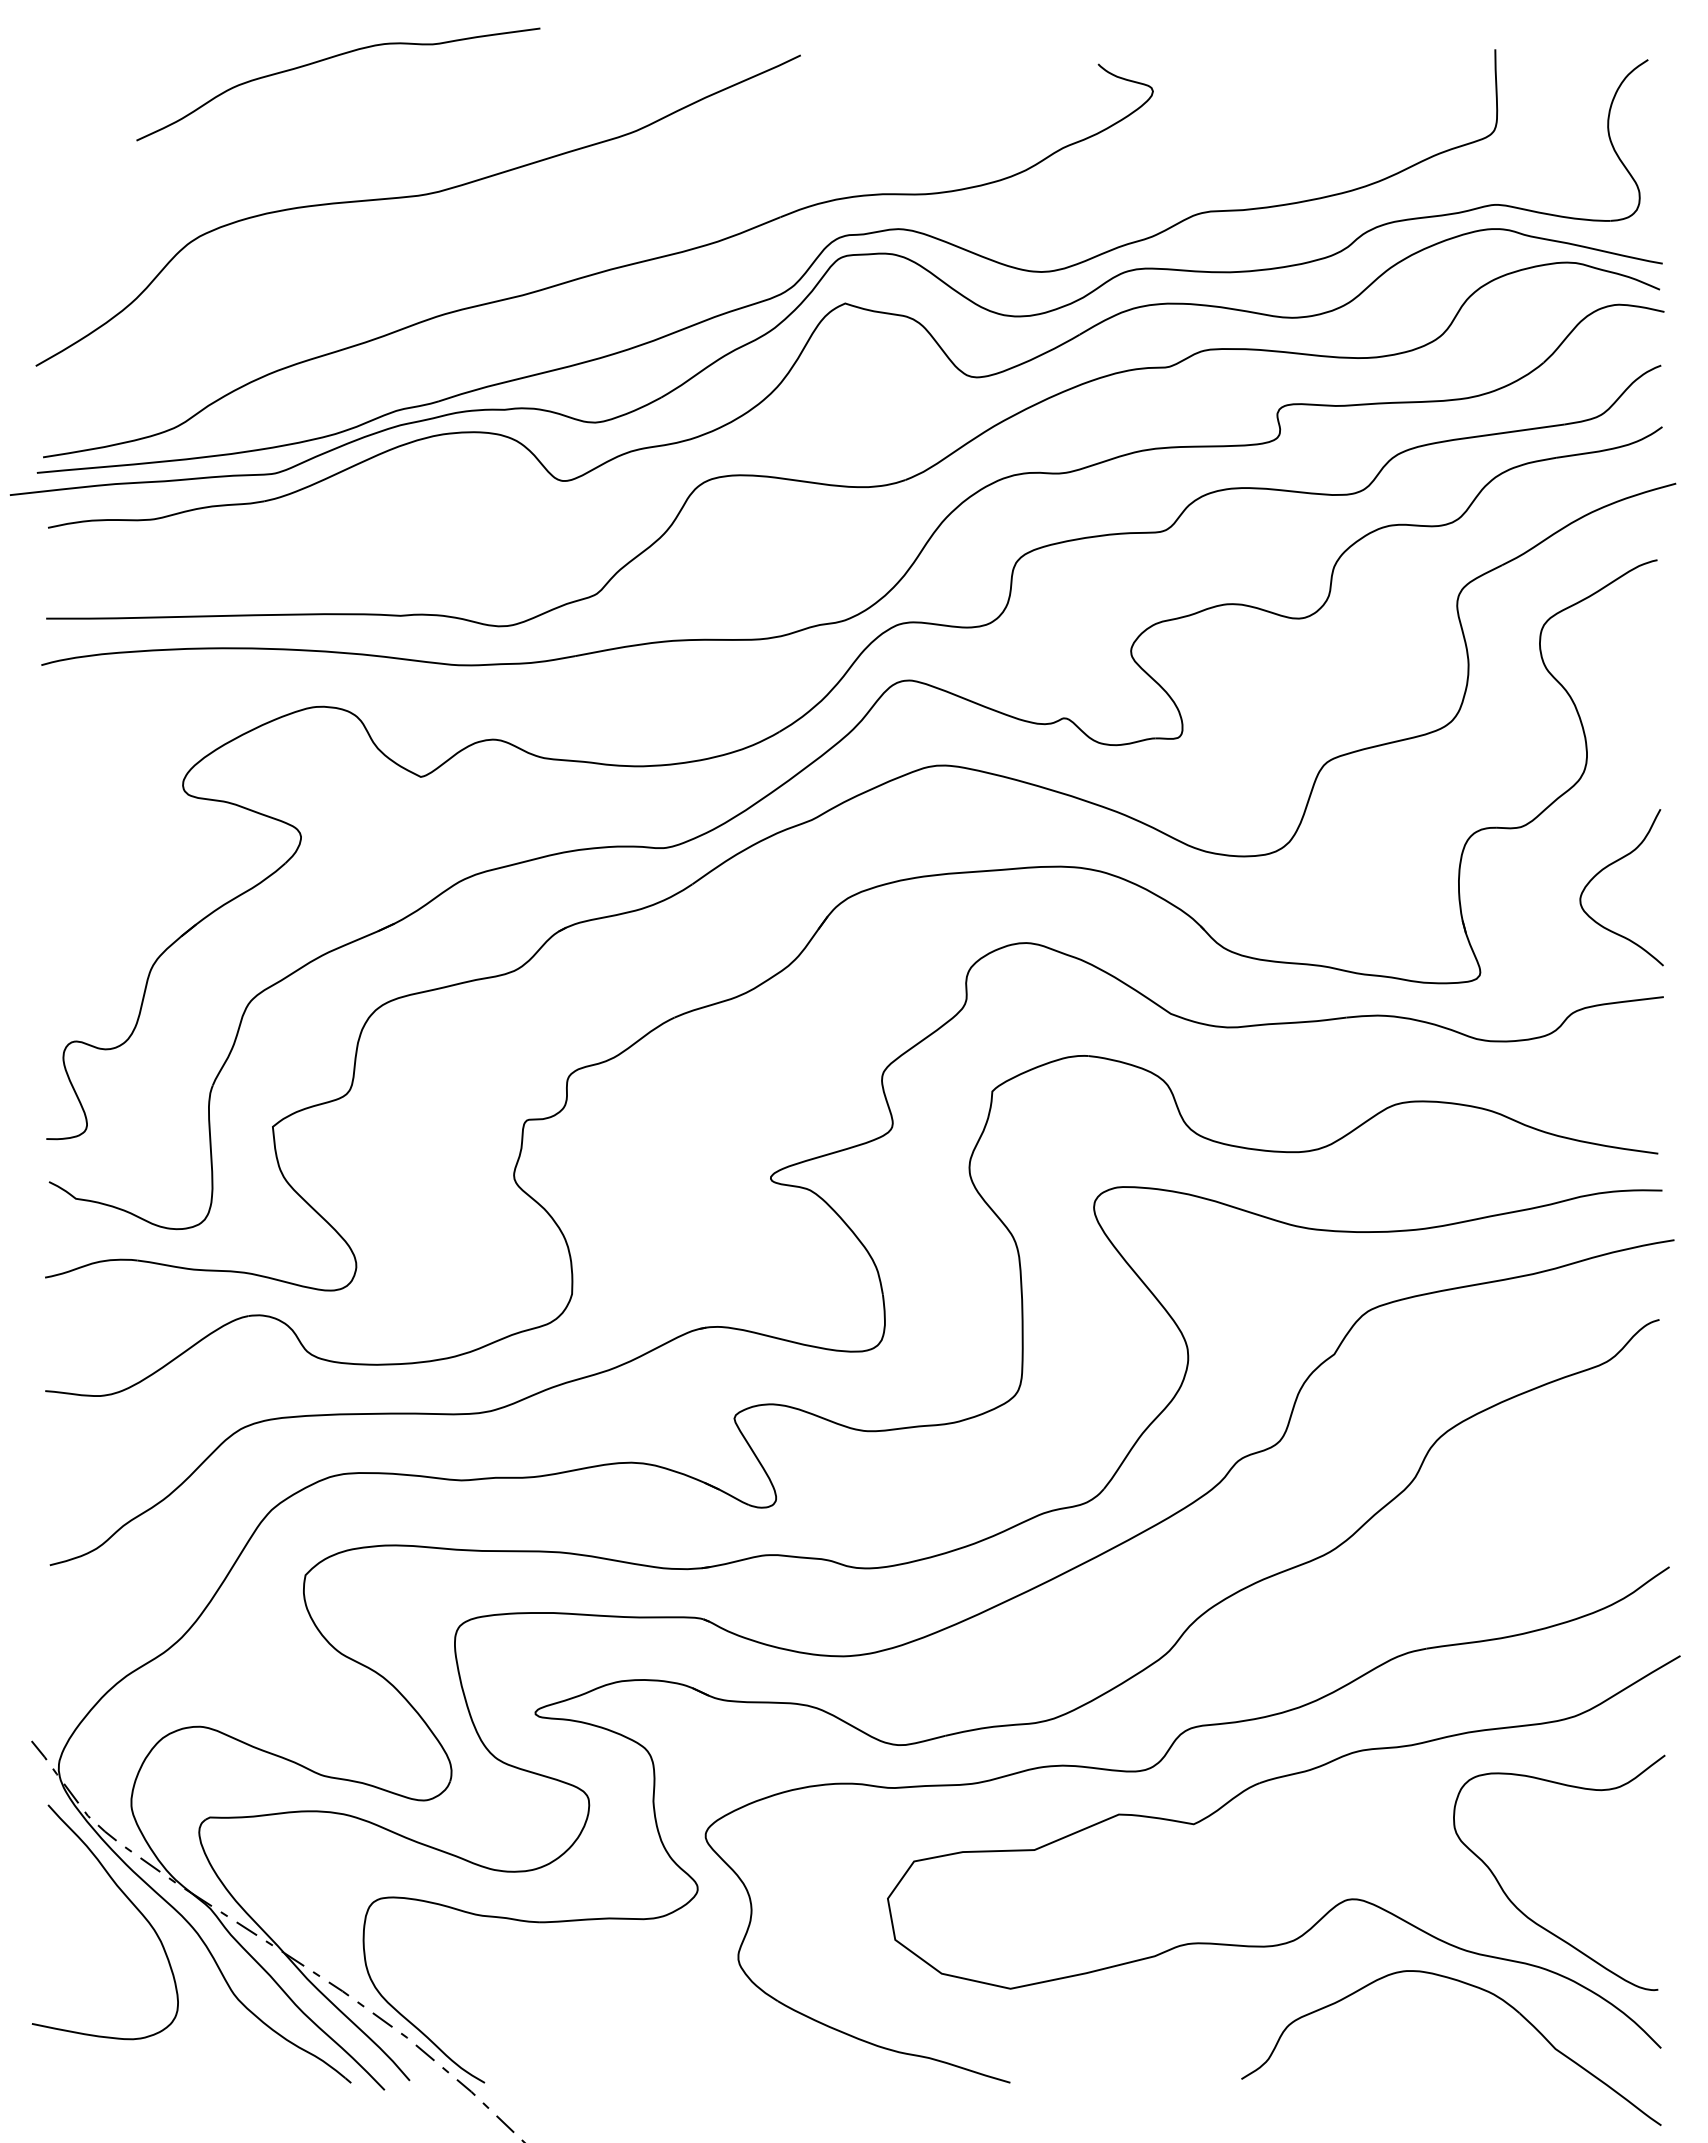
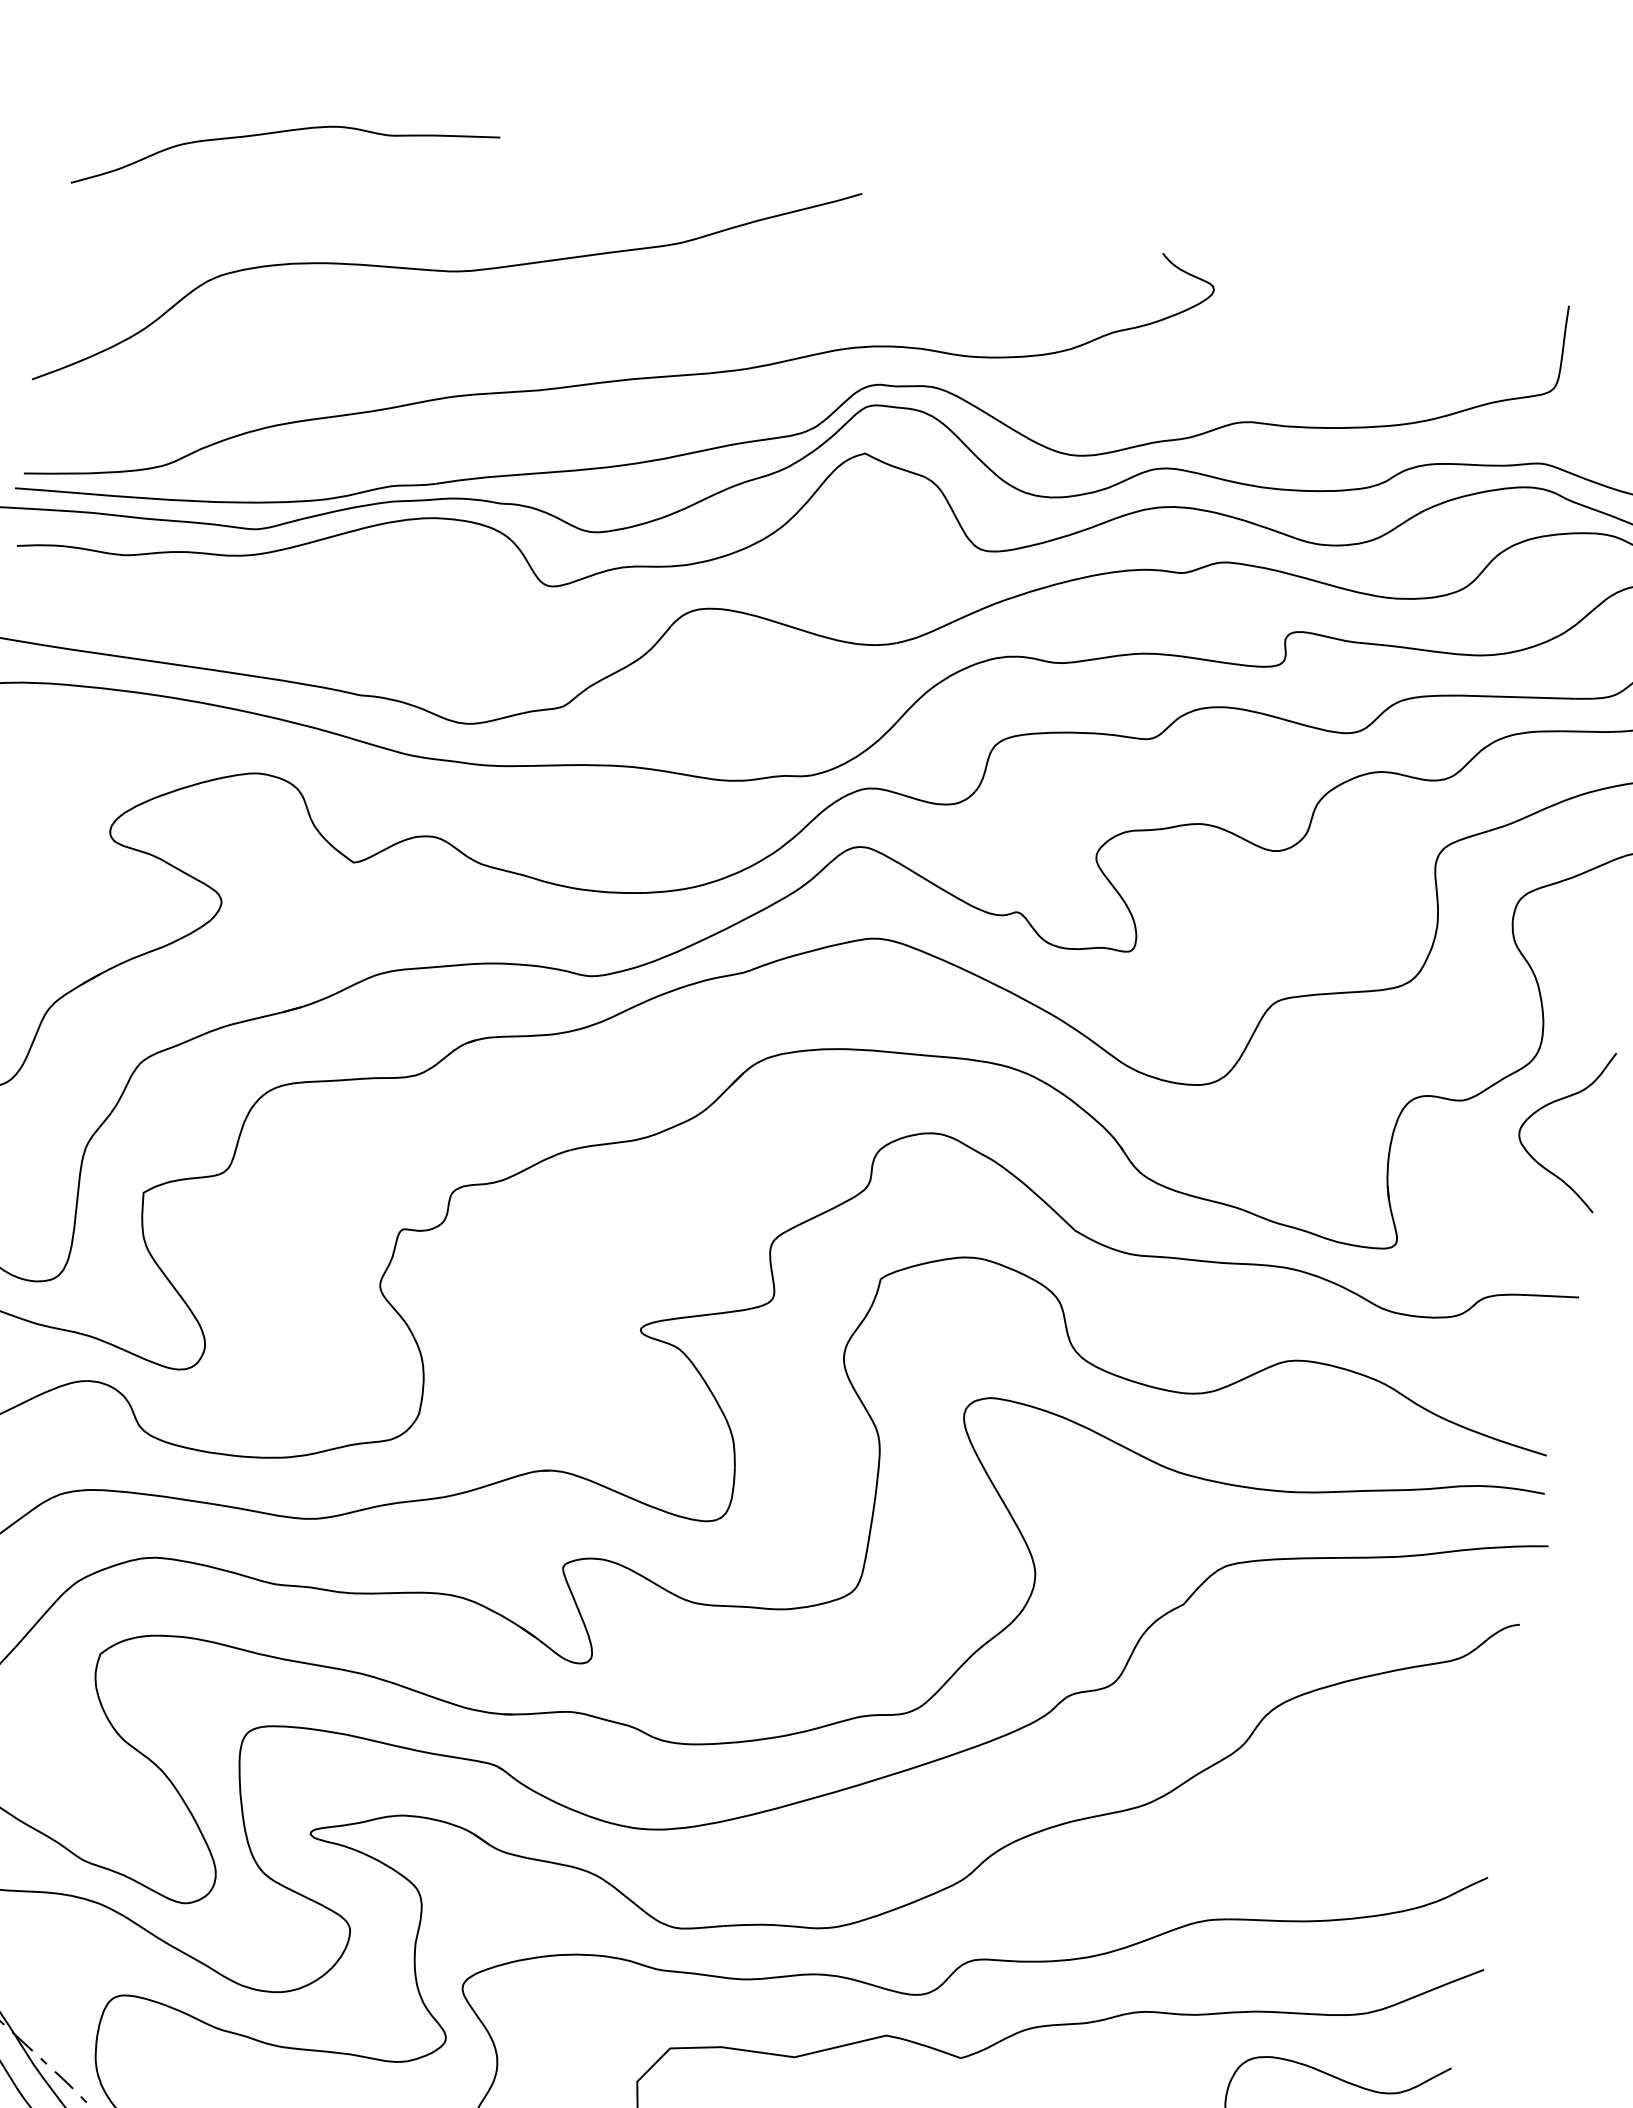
curve: (331, 58) -> (283, 132), moved
curve: (1609, 866) -> (1554, 1102), moved

